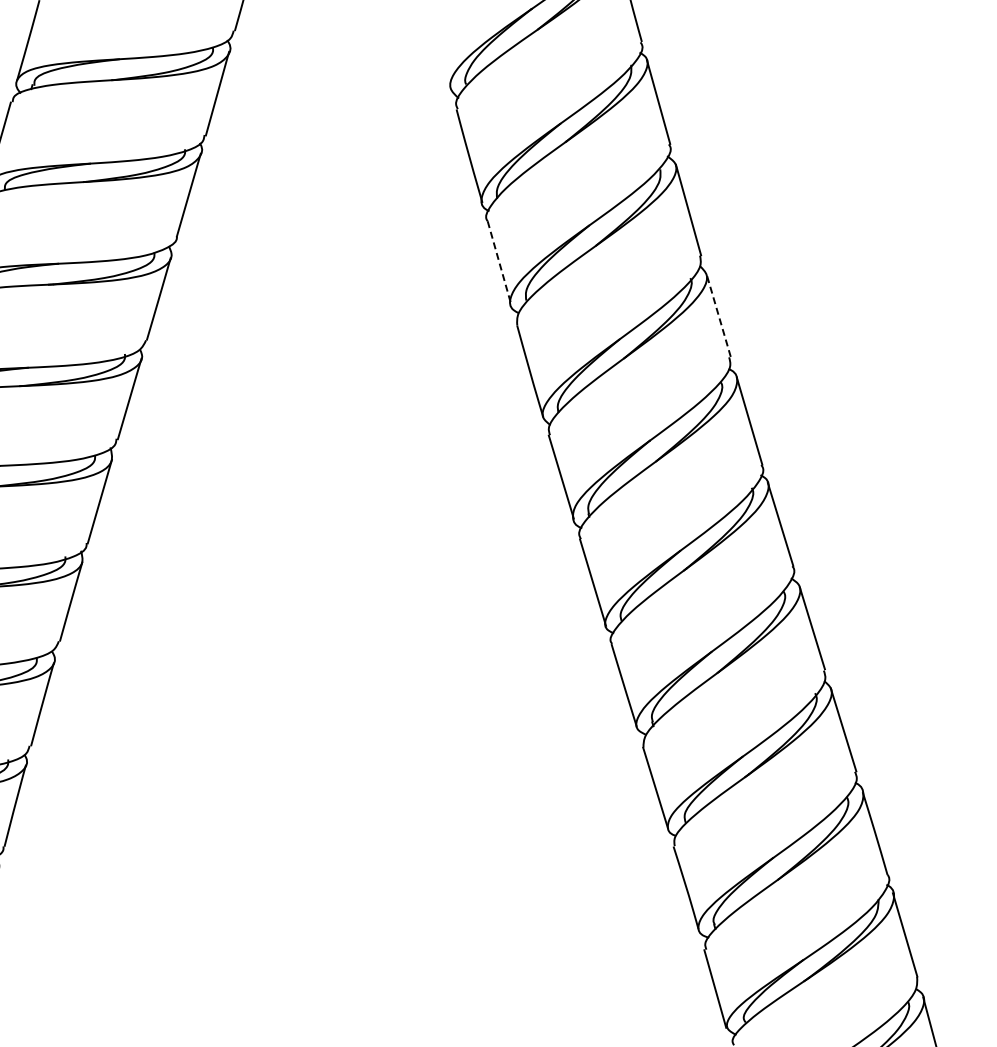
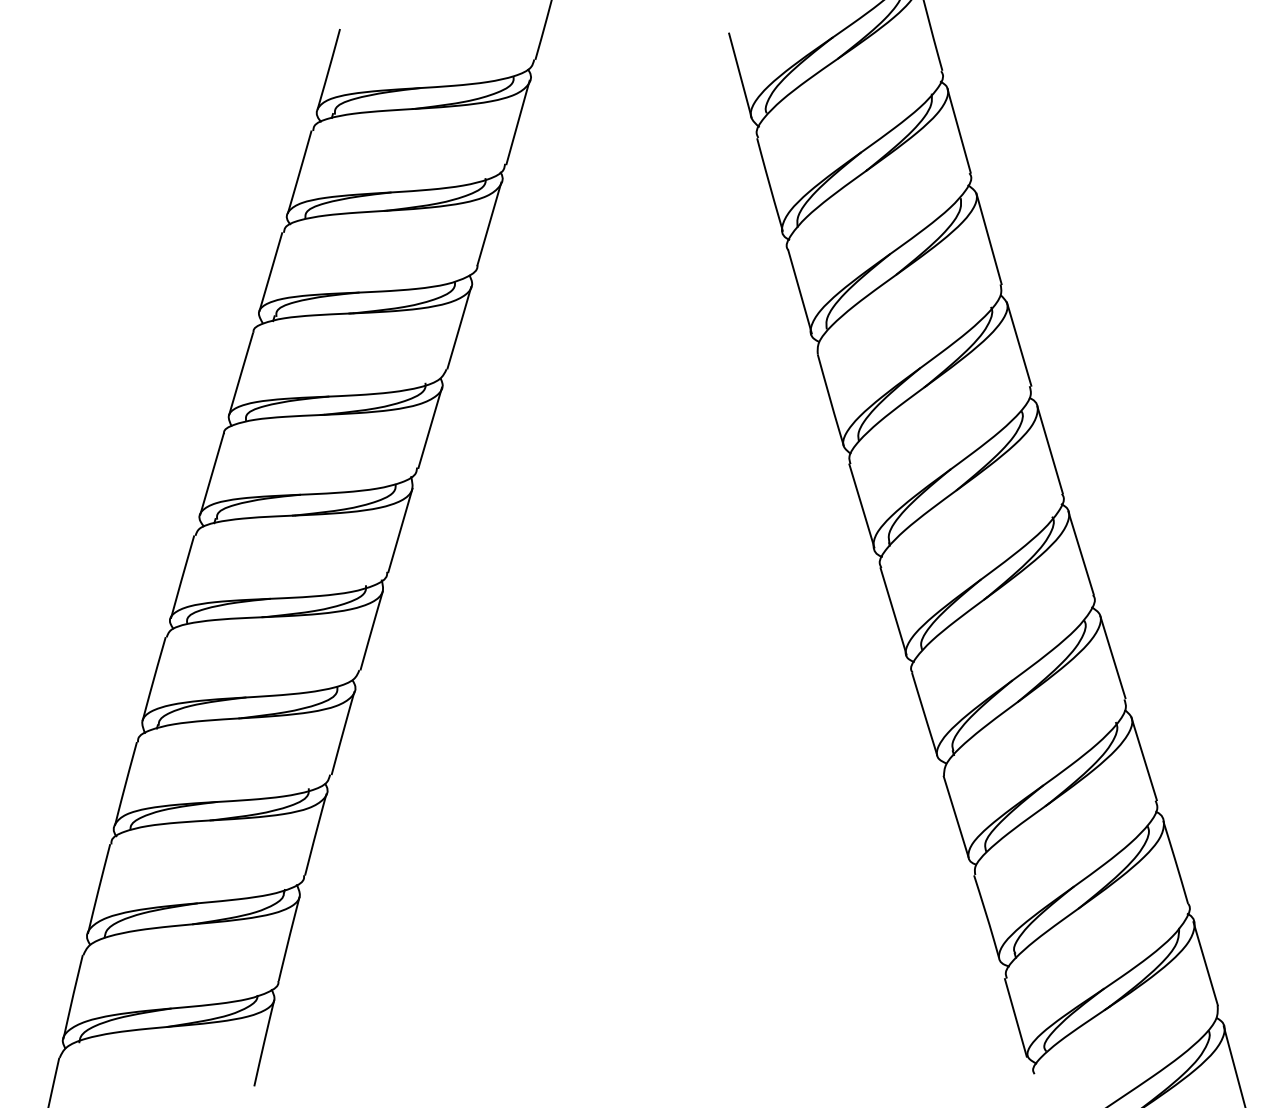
line: (439, 46) -> (740, 75), added
line: (499, 263) -> (800, 292), dashed -> solid
line: (718, 314) -> (1019, 343), dashed -> solid

